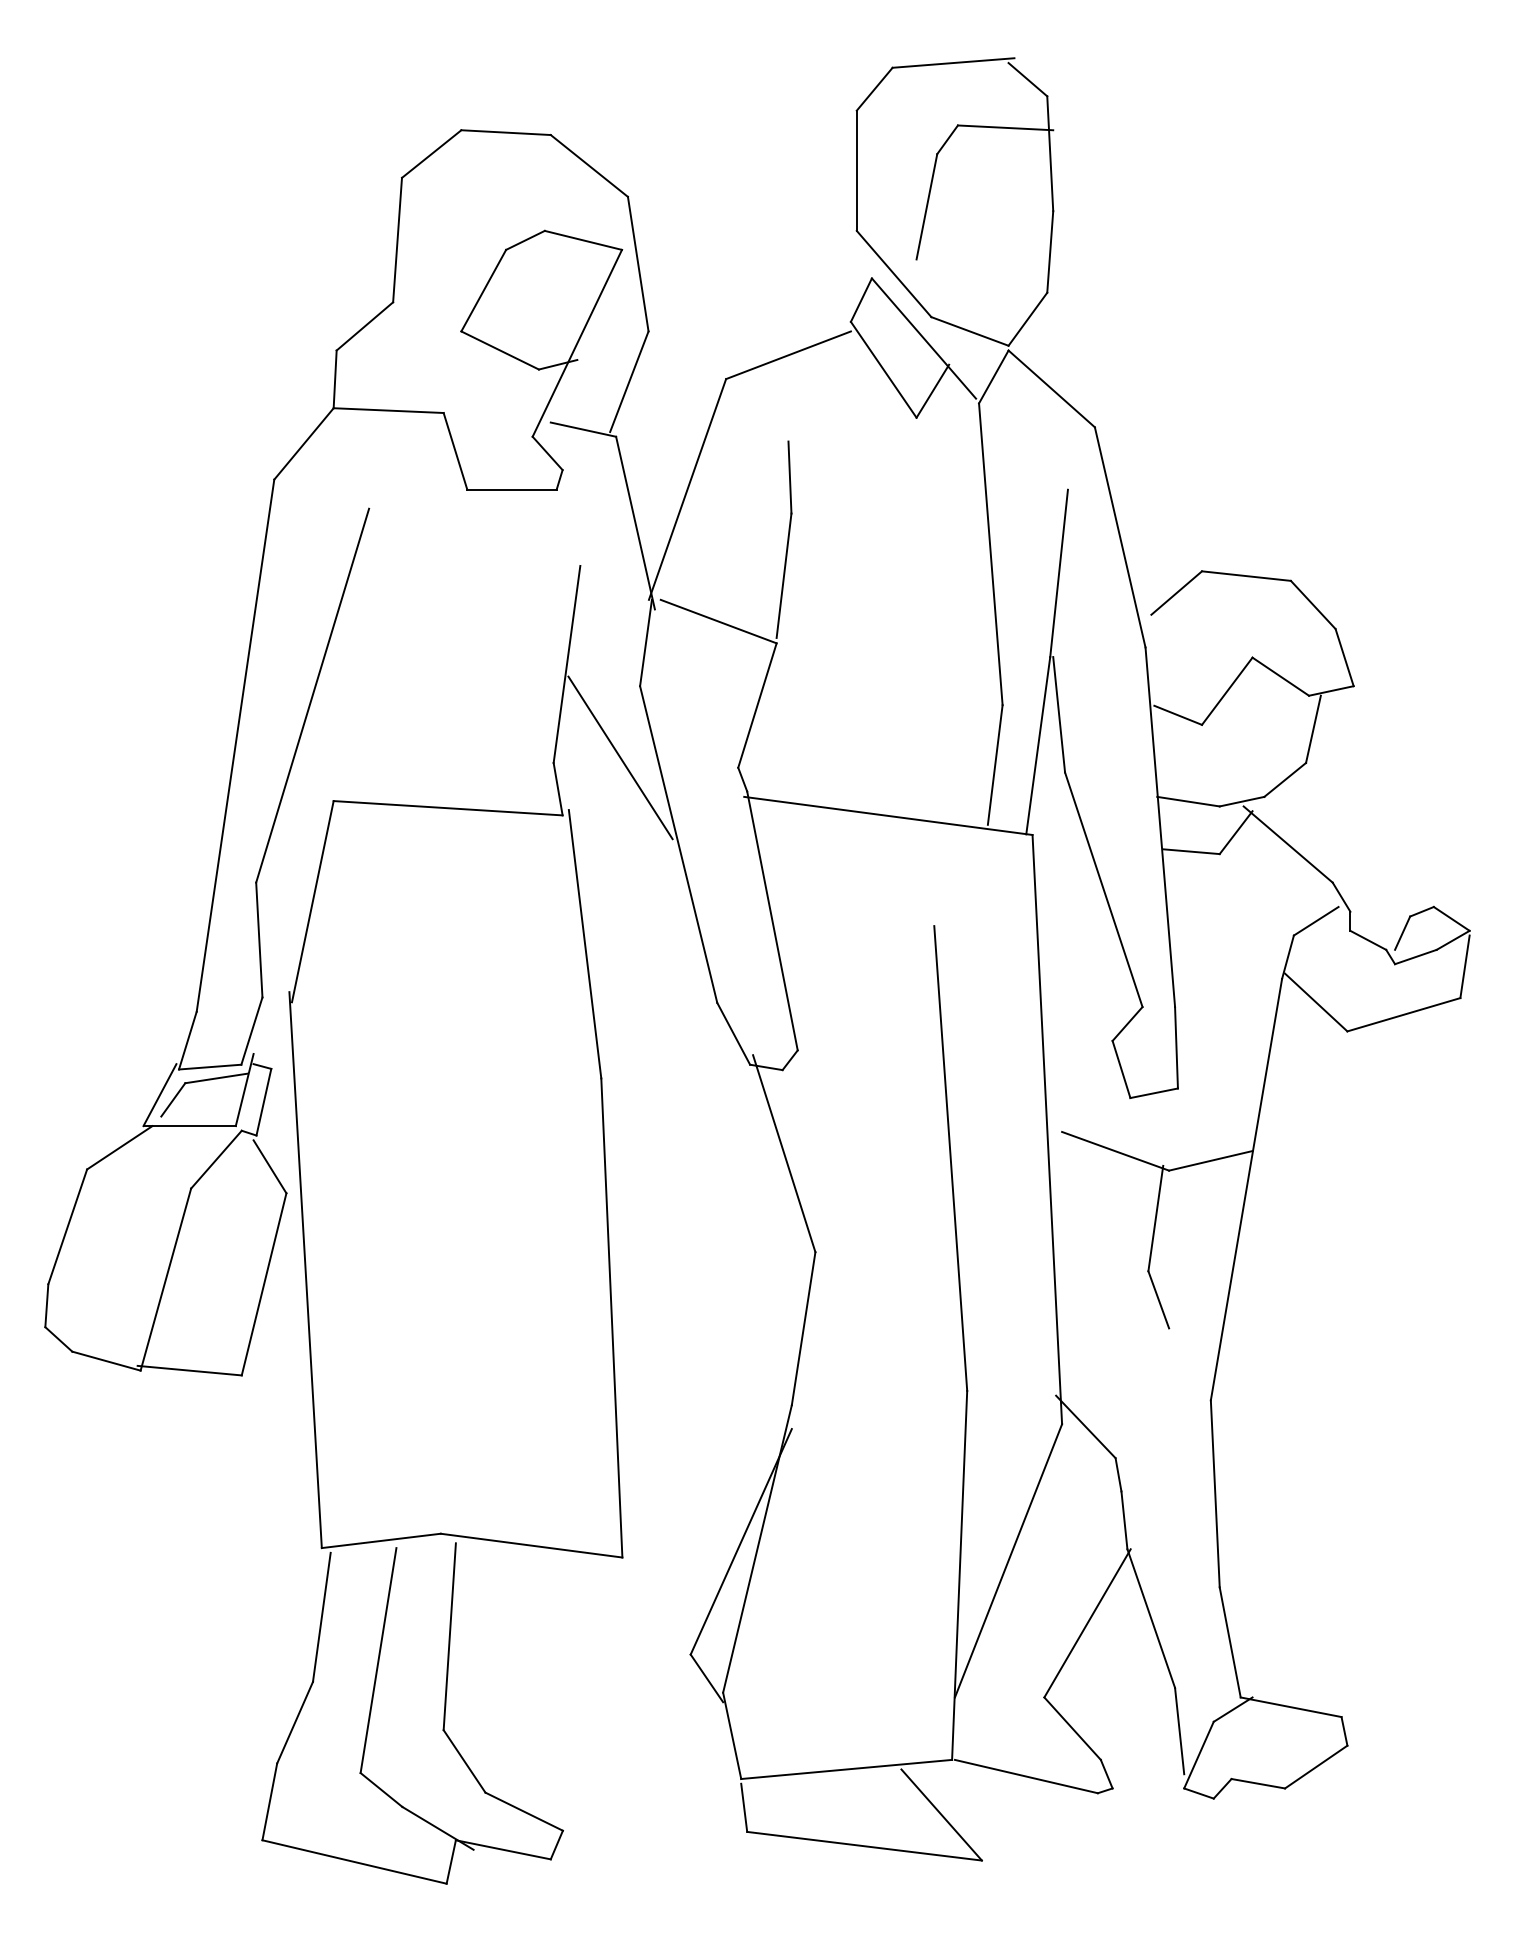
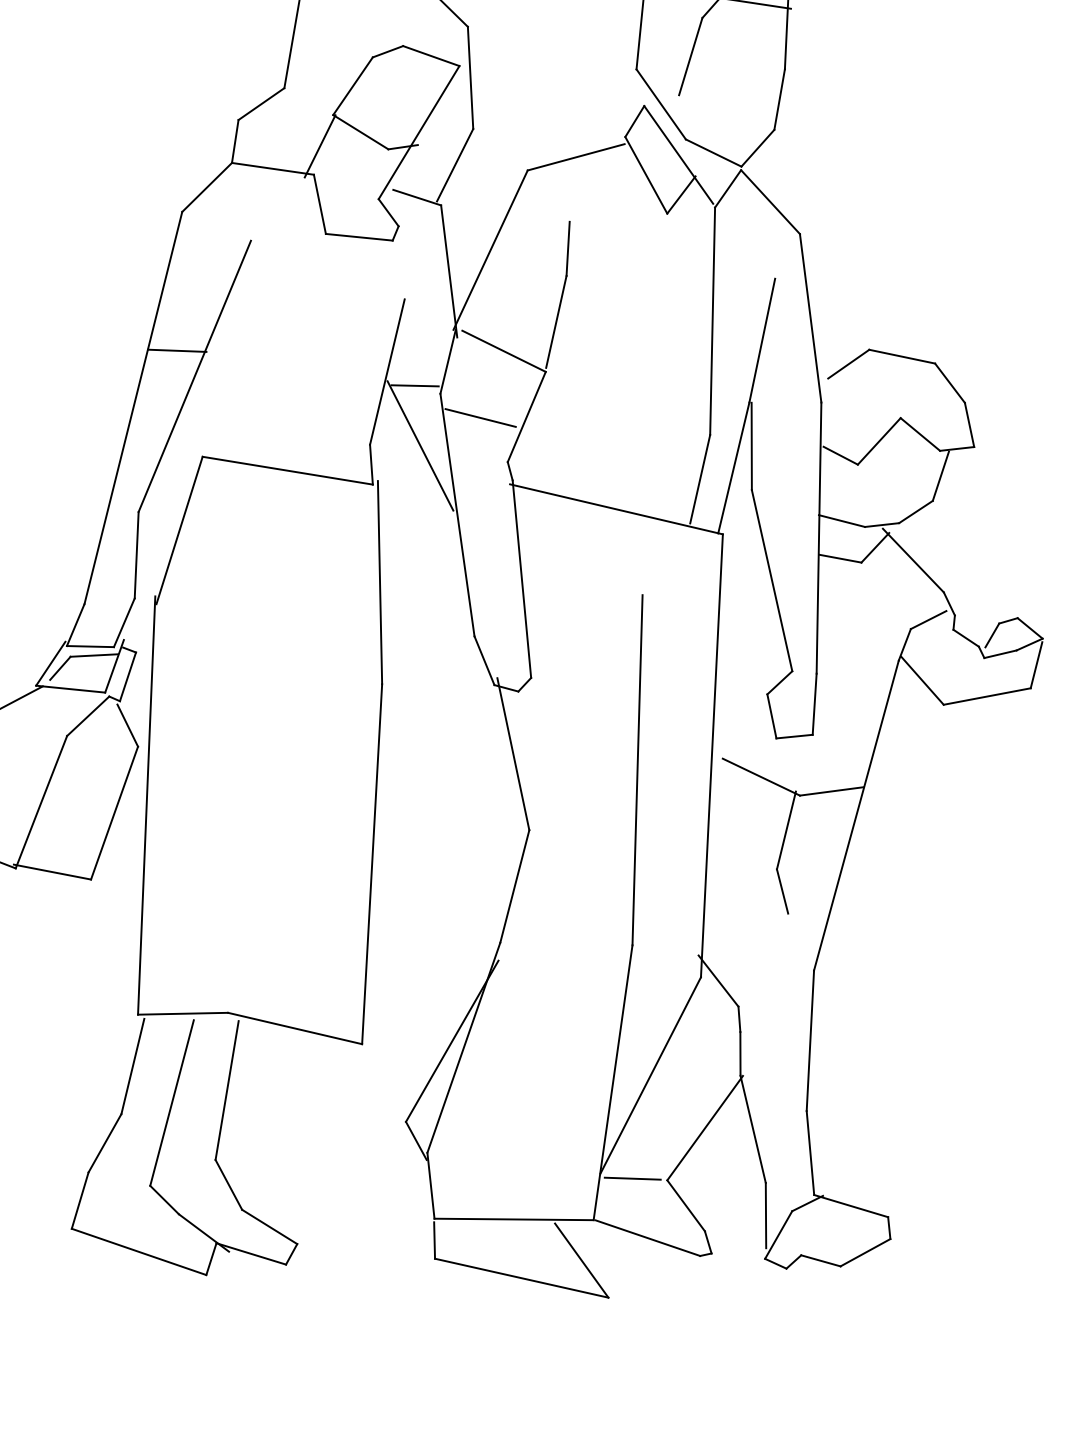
line: (447, 374) -> (319, 146), added
line: (285, 663) -> (176, 350), added
line: (605, 678) -> (415, 385), added
line: (696, 712) -> (480, 417), added
line: (998, 1699) -> (632, 1178), added

